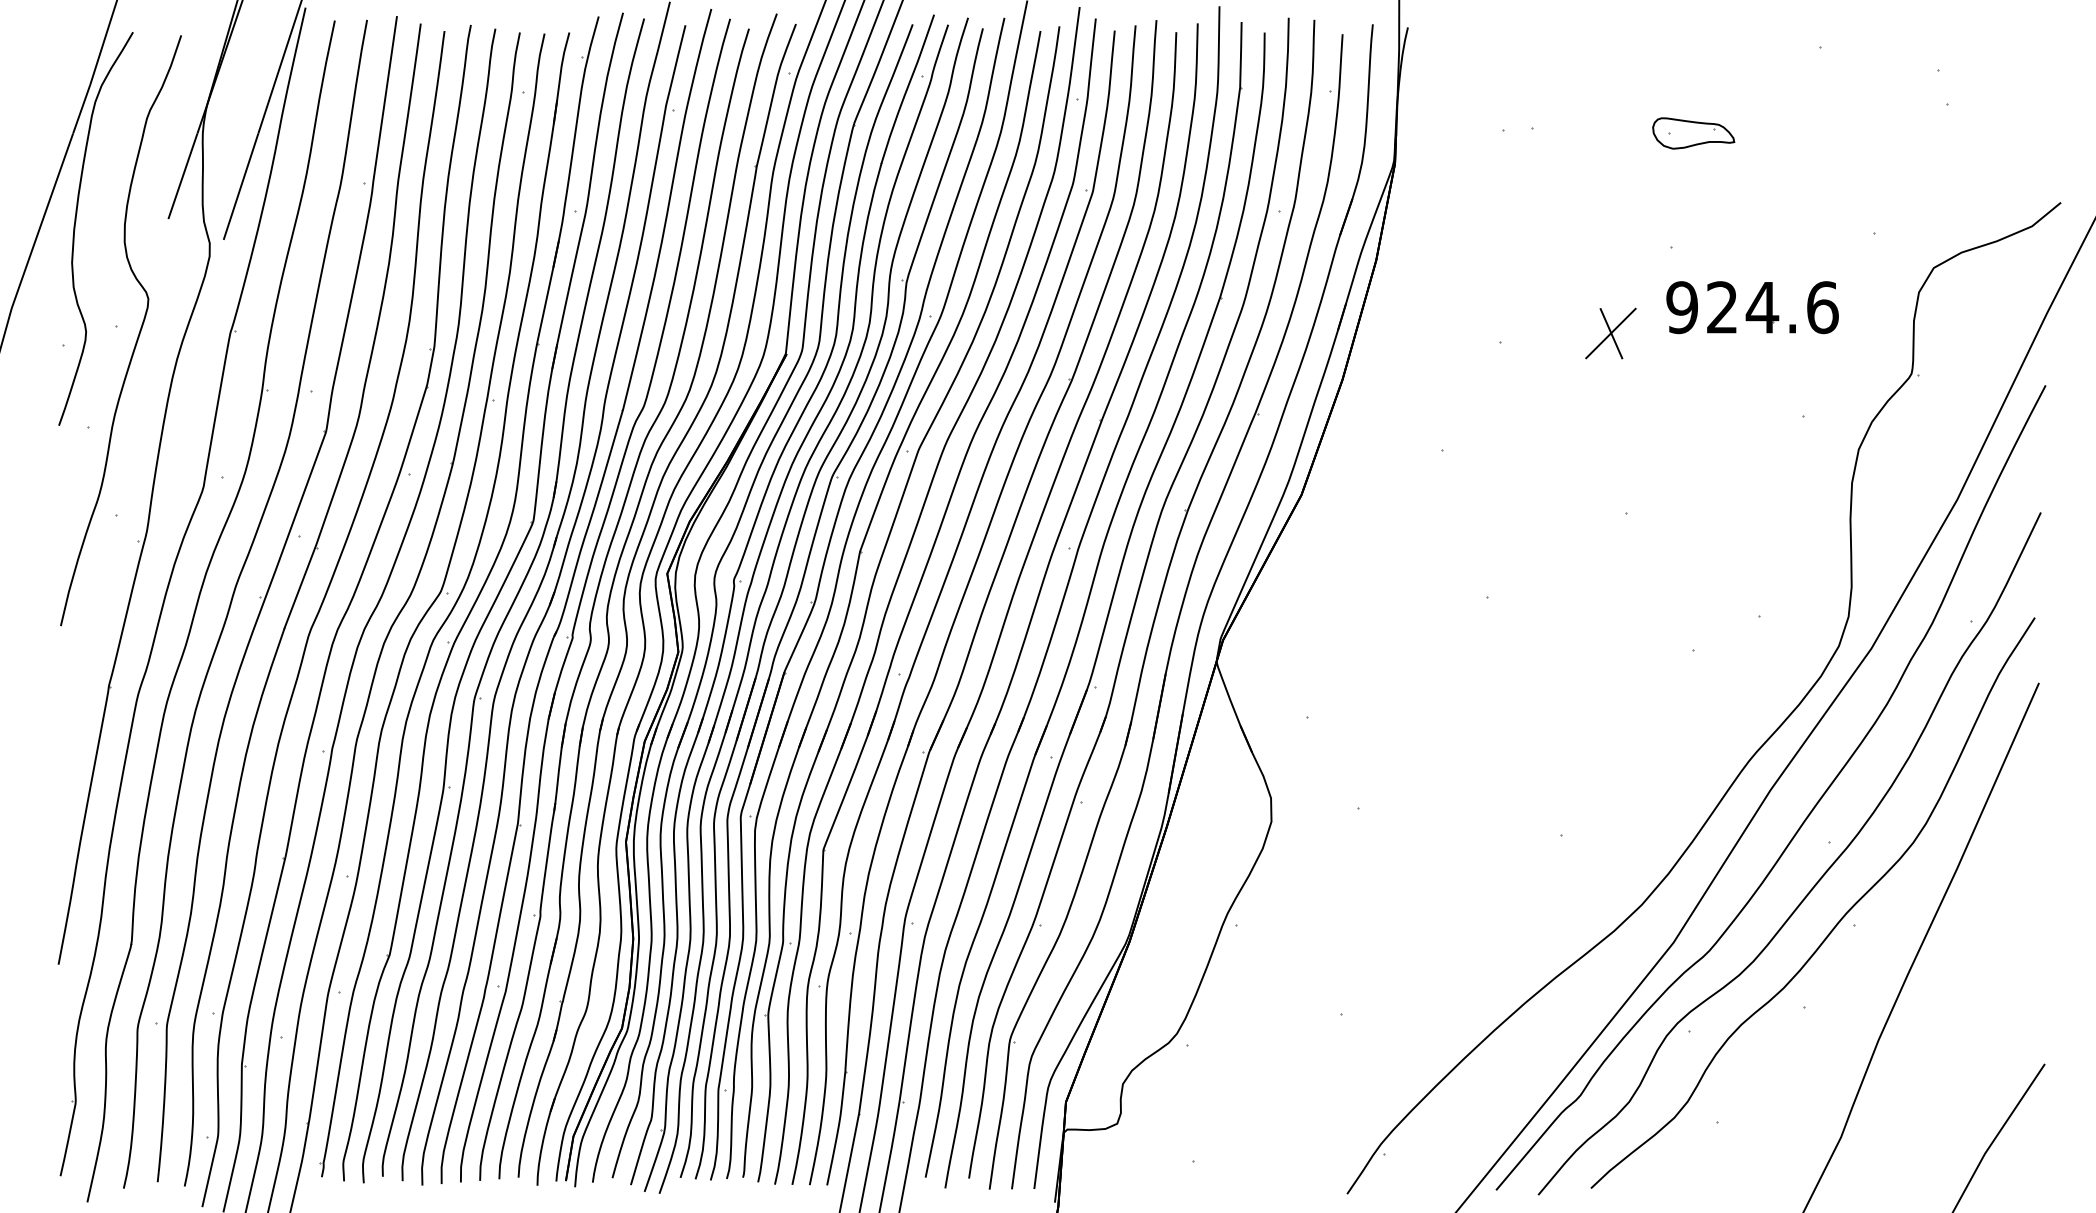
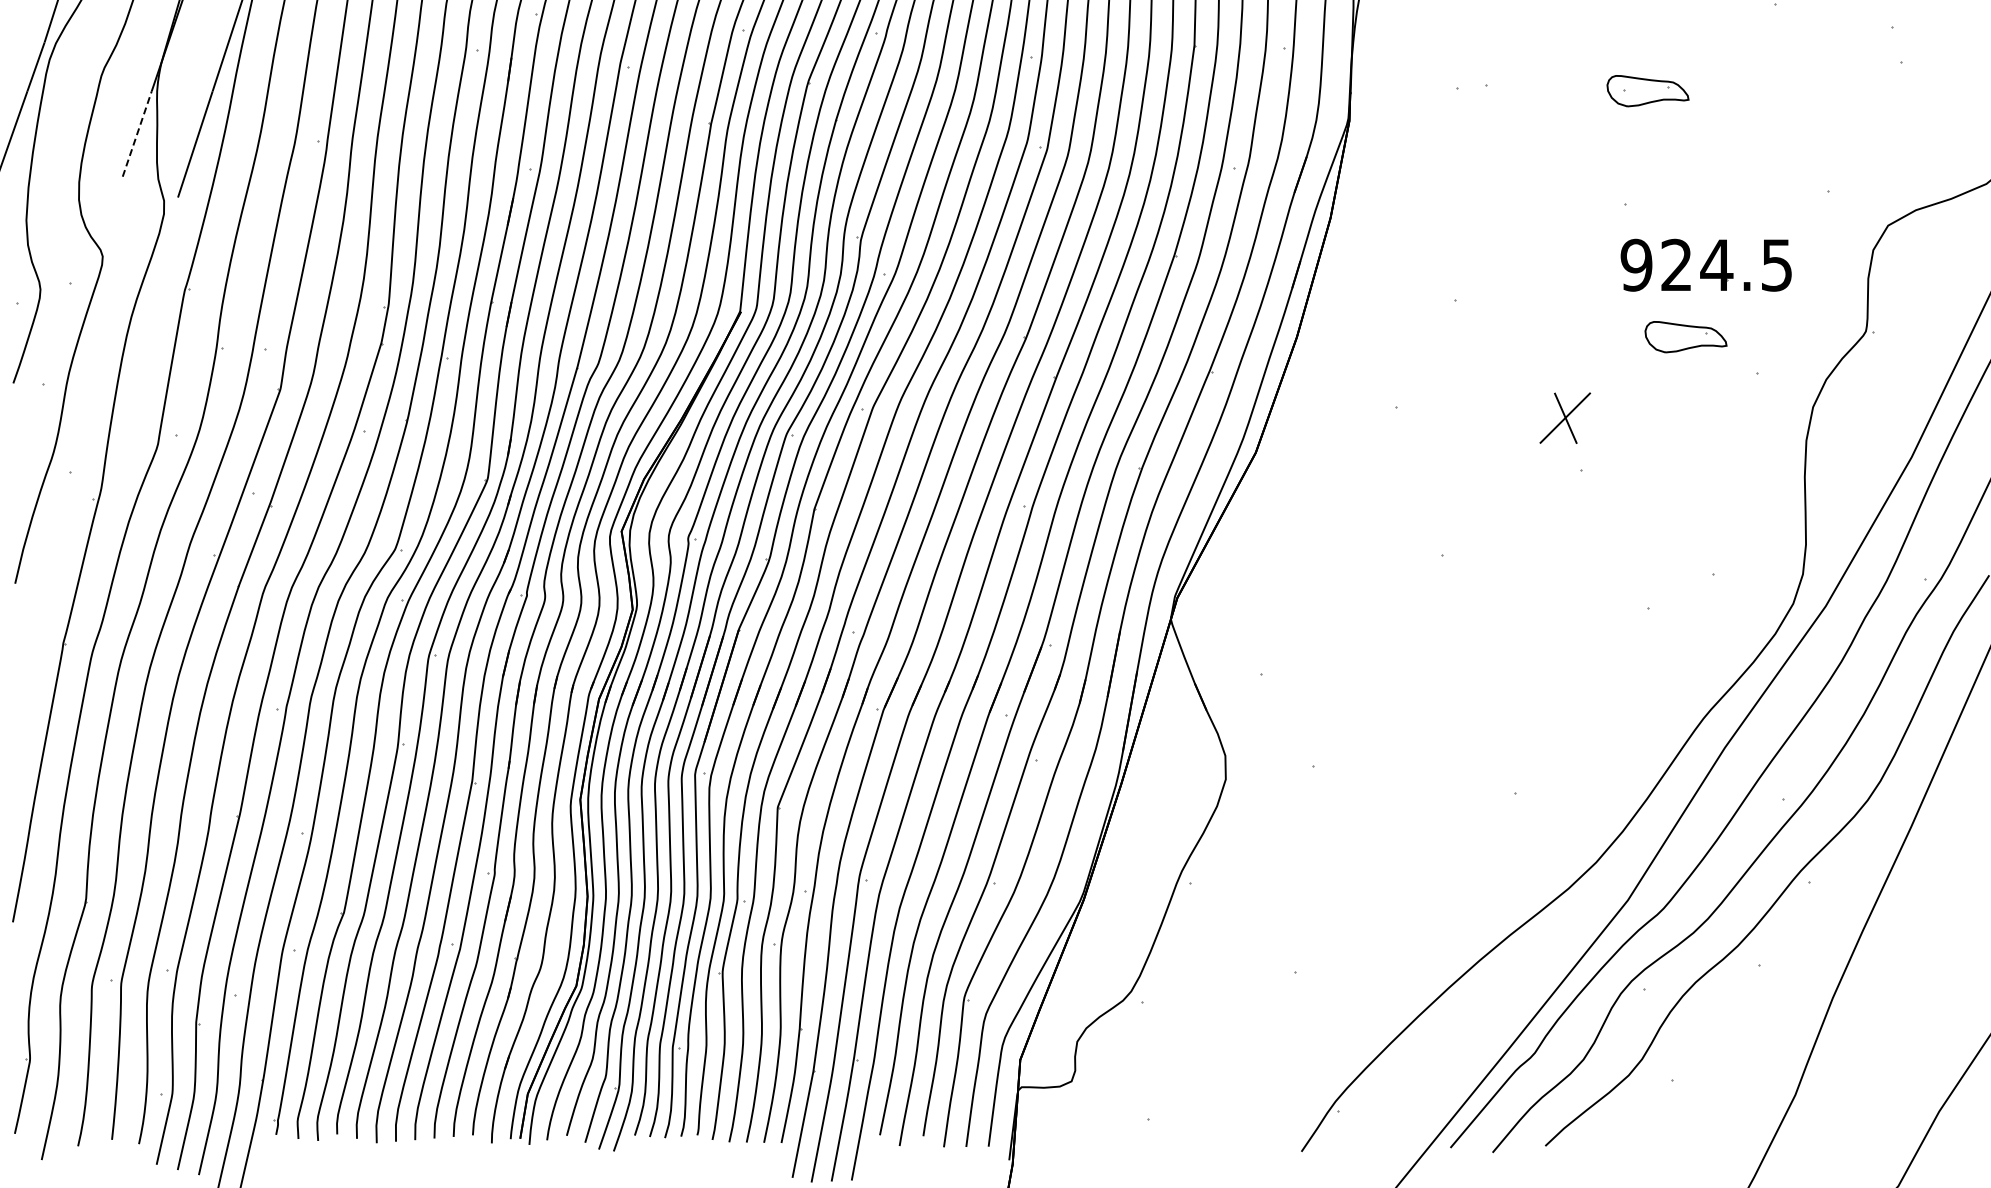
line: (183, 175) -> (137, 133), solid -> dashed
text: (1822, 307) -> (1776, 265), 924.6 -> 924.5
part: (1610, 333) -> (1564, 418), moved
part: (1731, 379) -> (1685, 337), added

